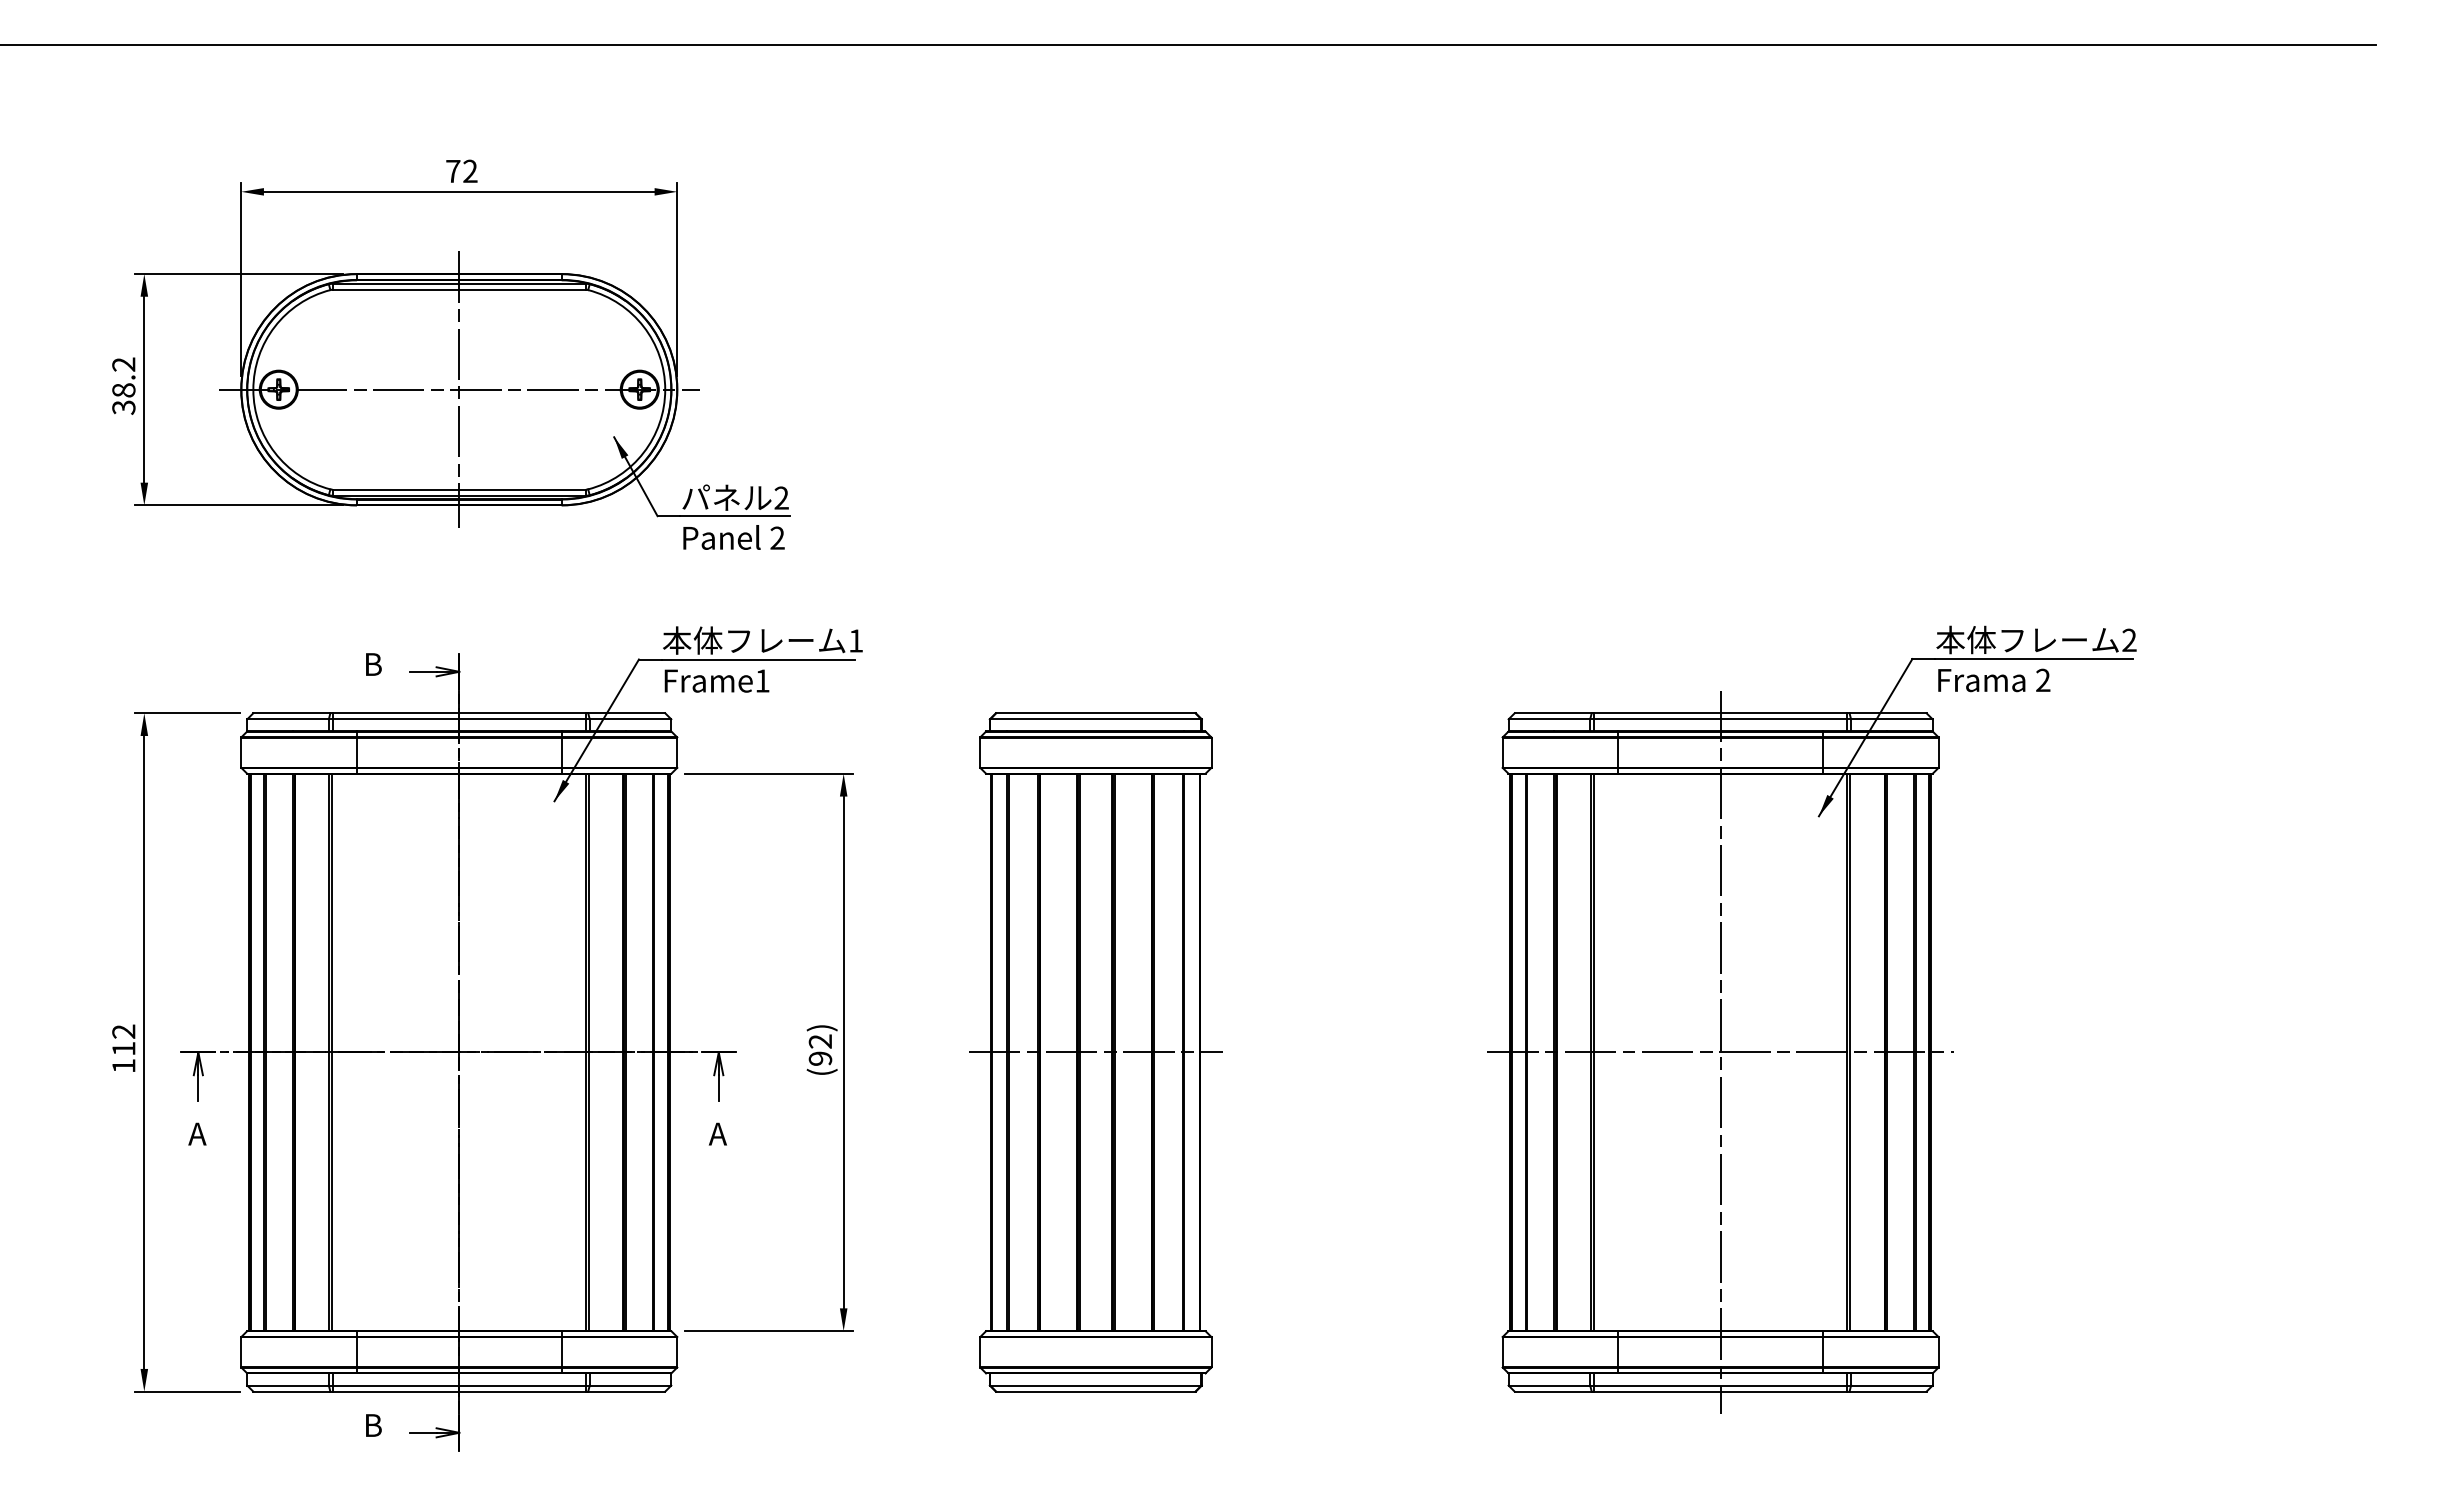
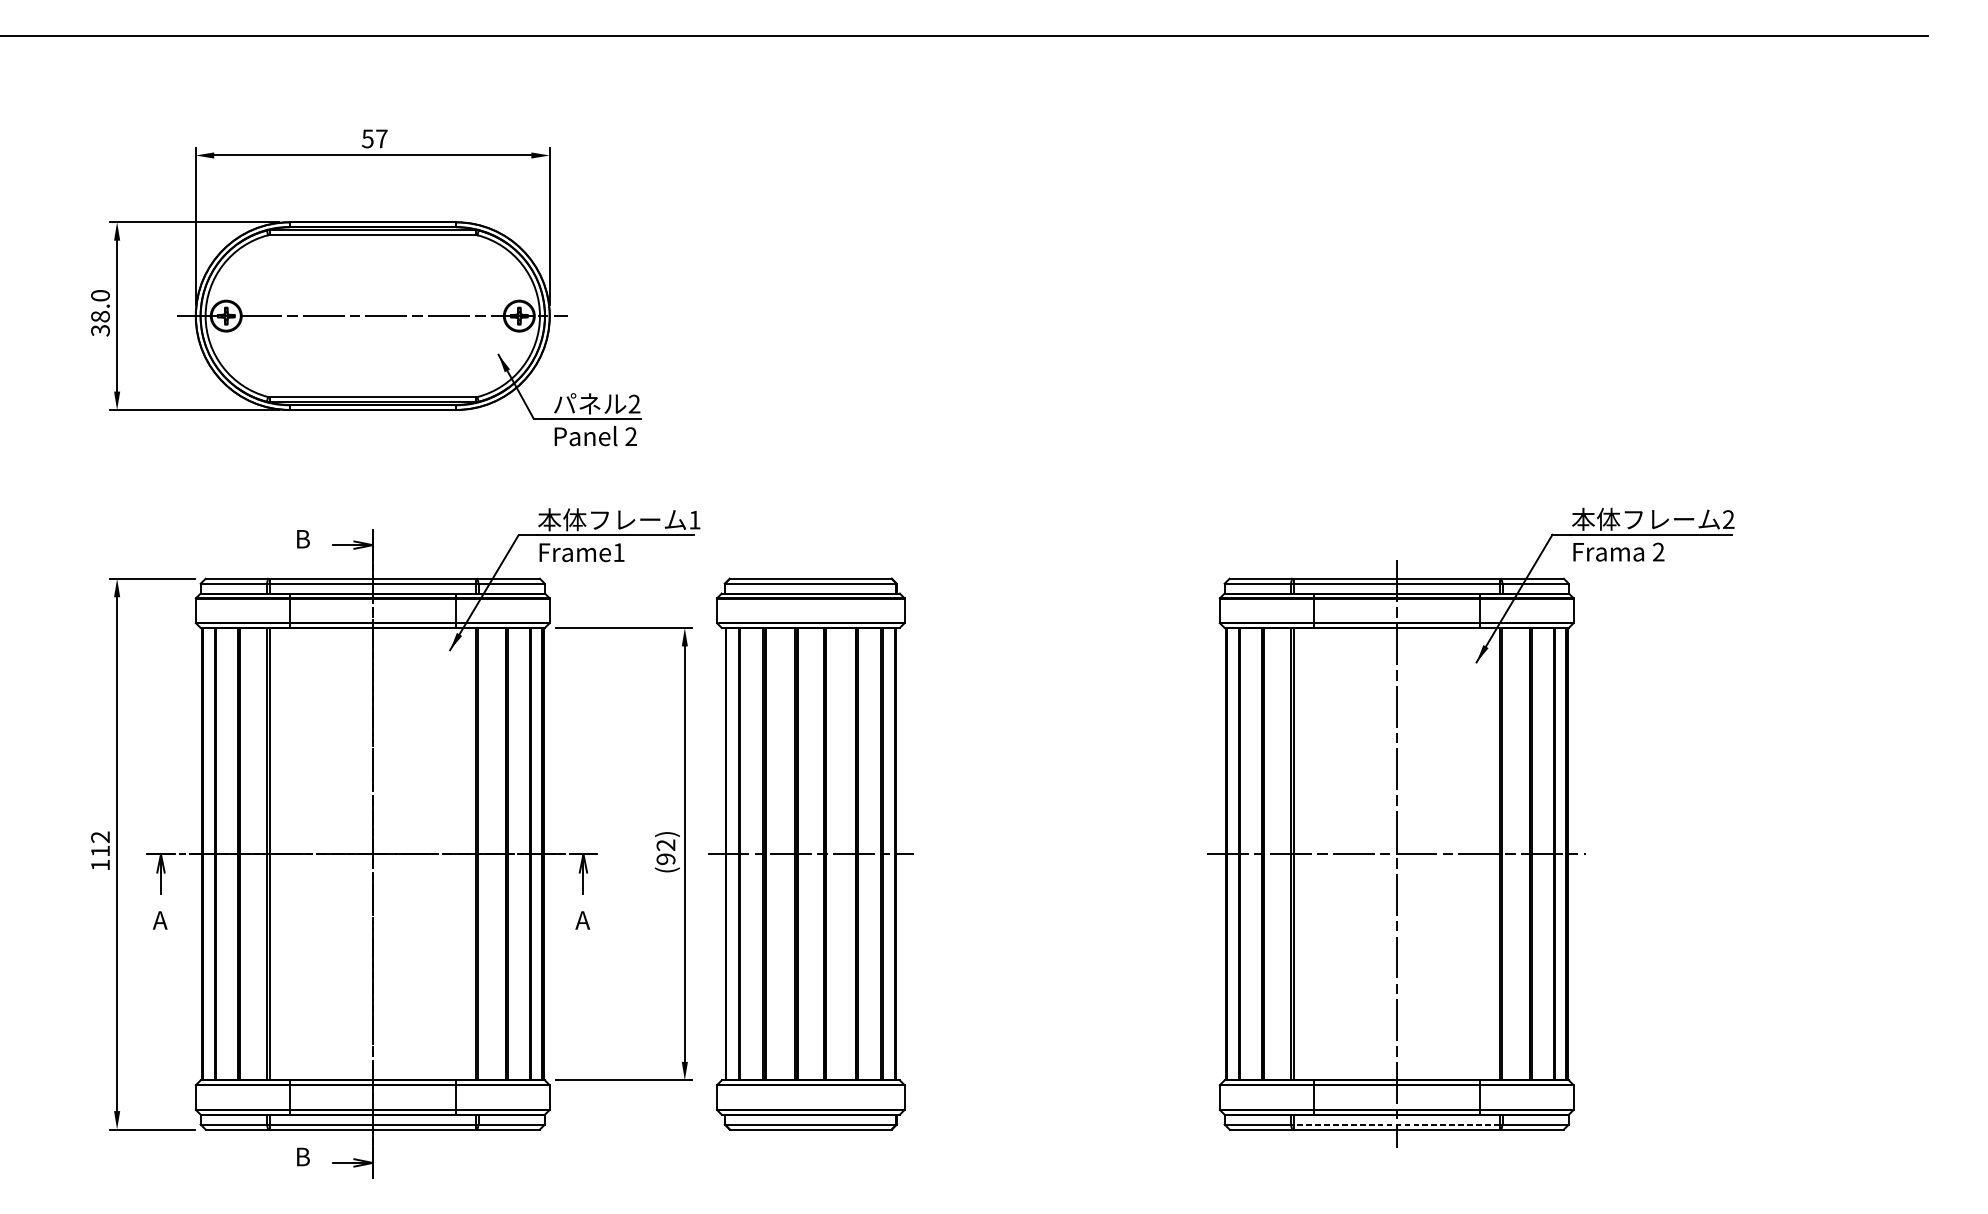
text: (461, 171) -> (374, 138), 72 -> 57
text: (123, 364) -> (100, 295), 38.2 -> 38.0
line: (459, 389) -> (372, 315), removed
part: (1095, 1052) -> (810, 854), moved
line: (1720, 1385) -> (1396, 1124), solid -> dashed

